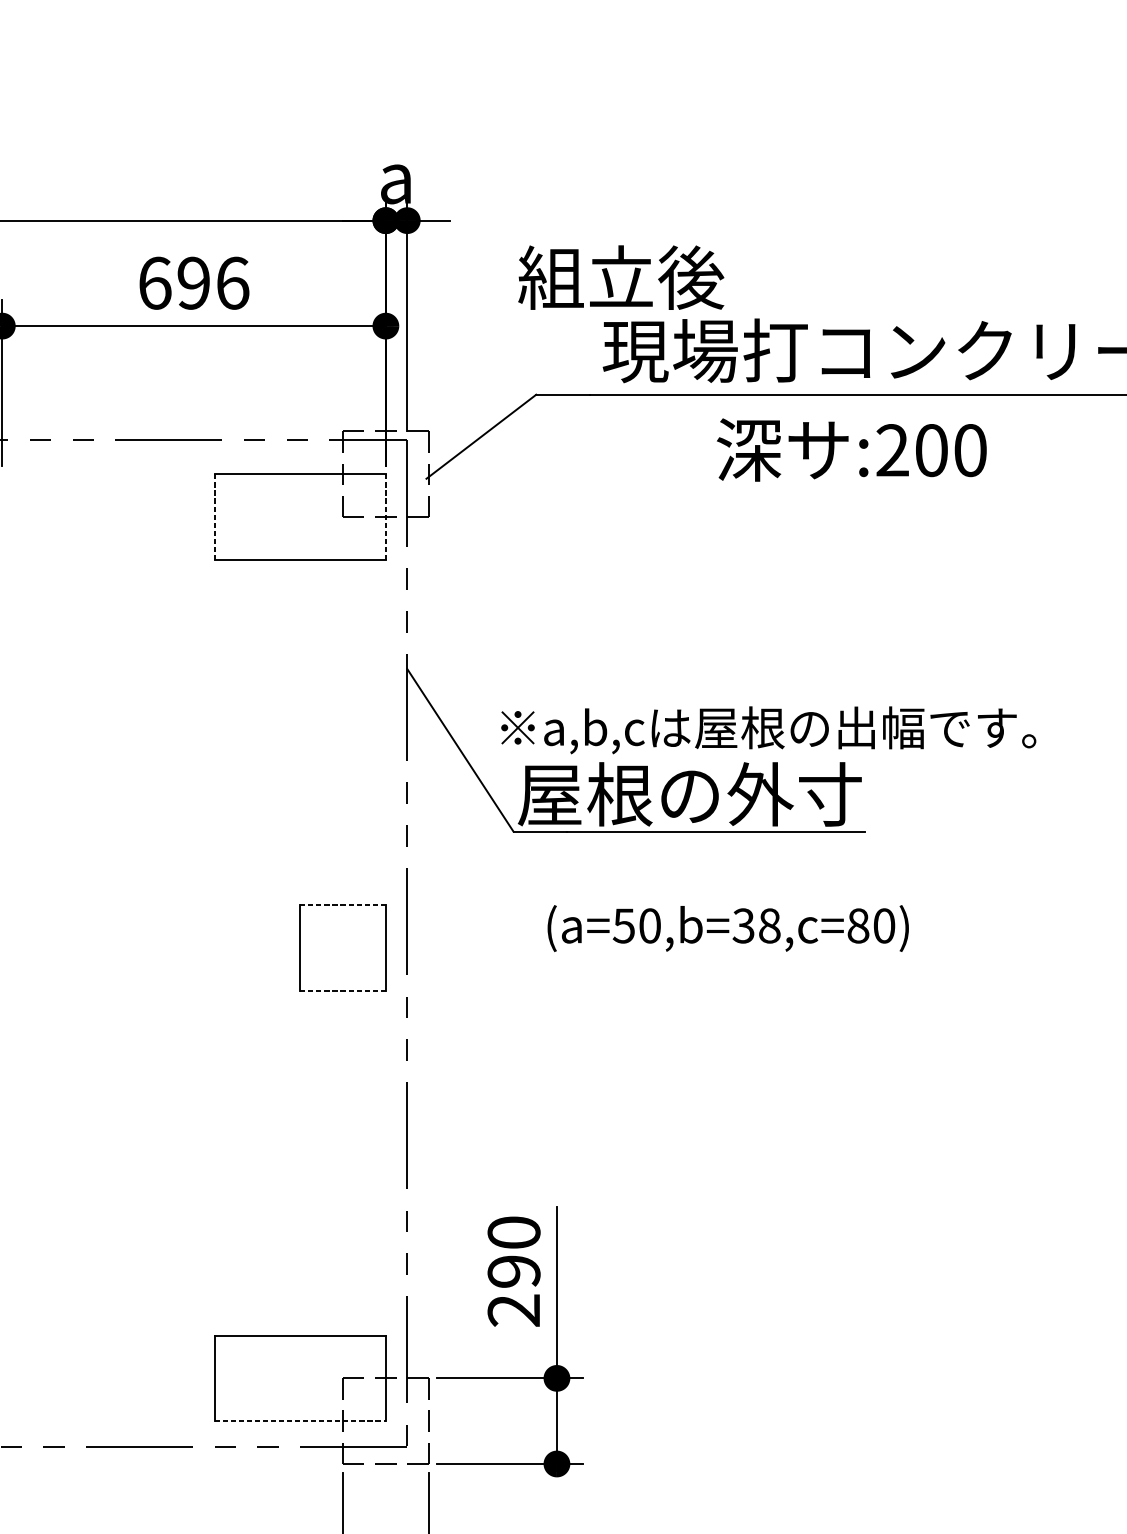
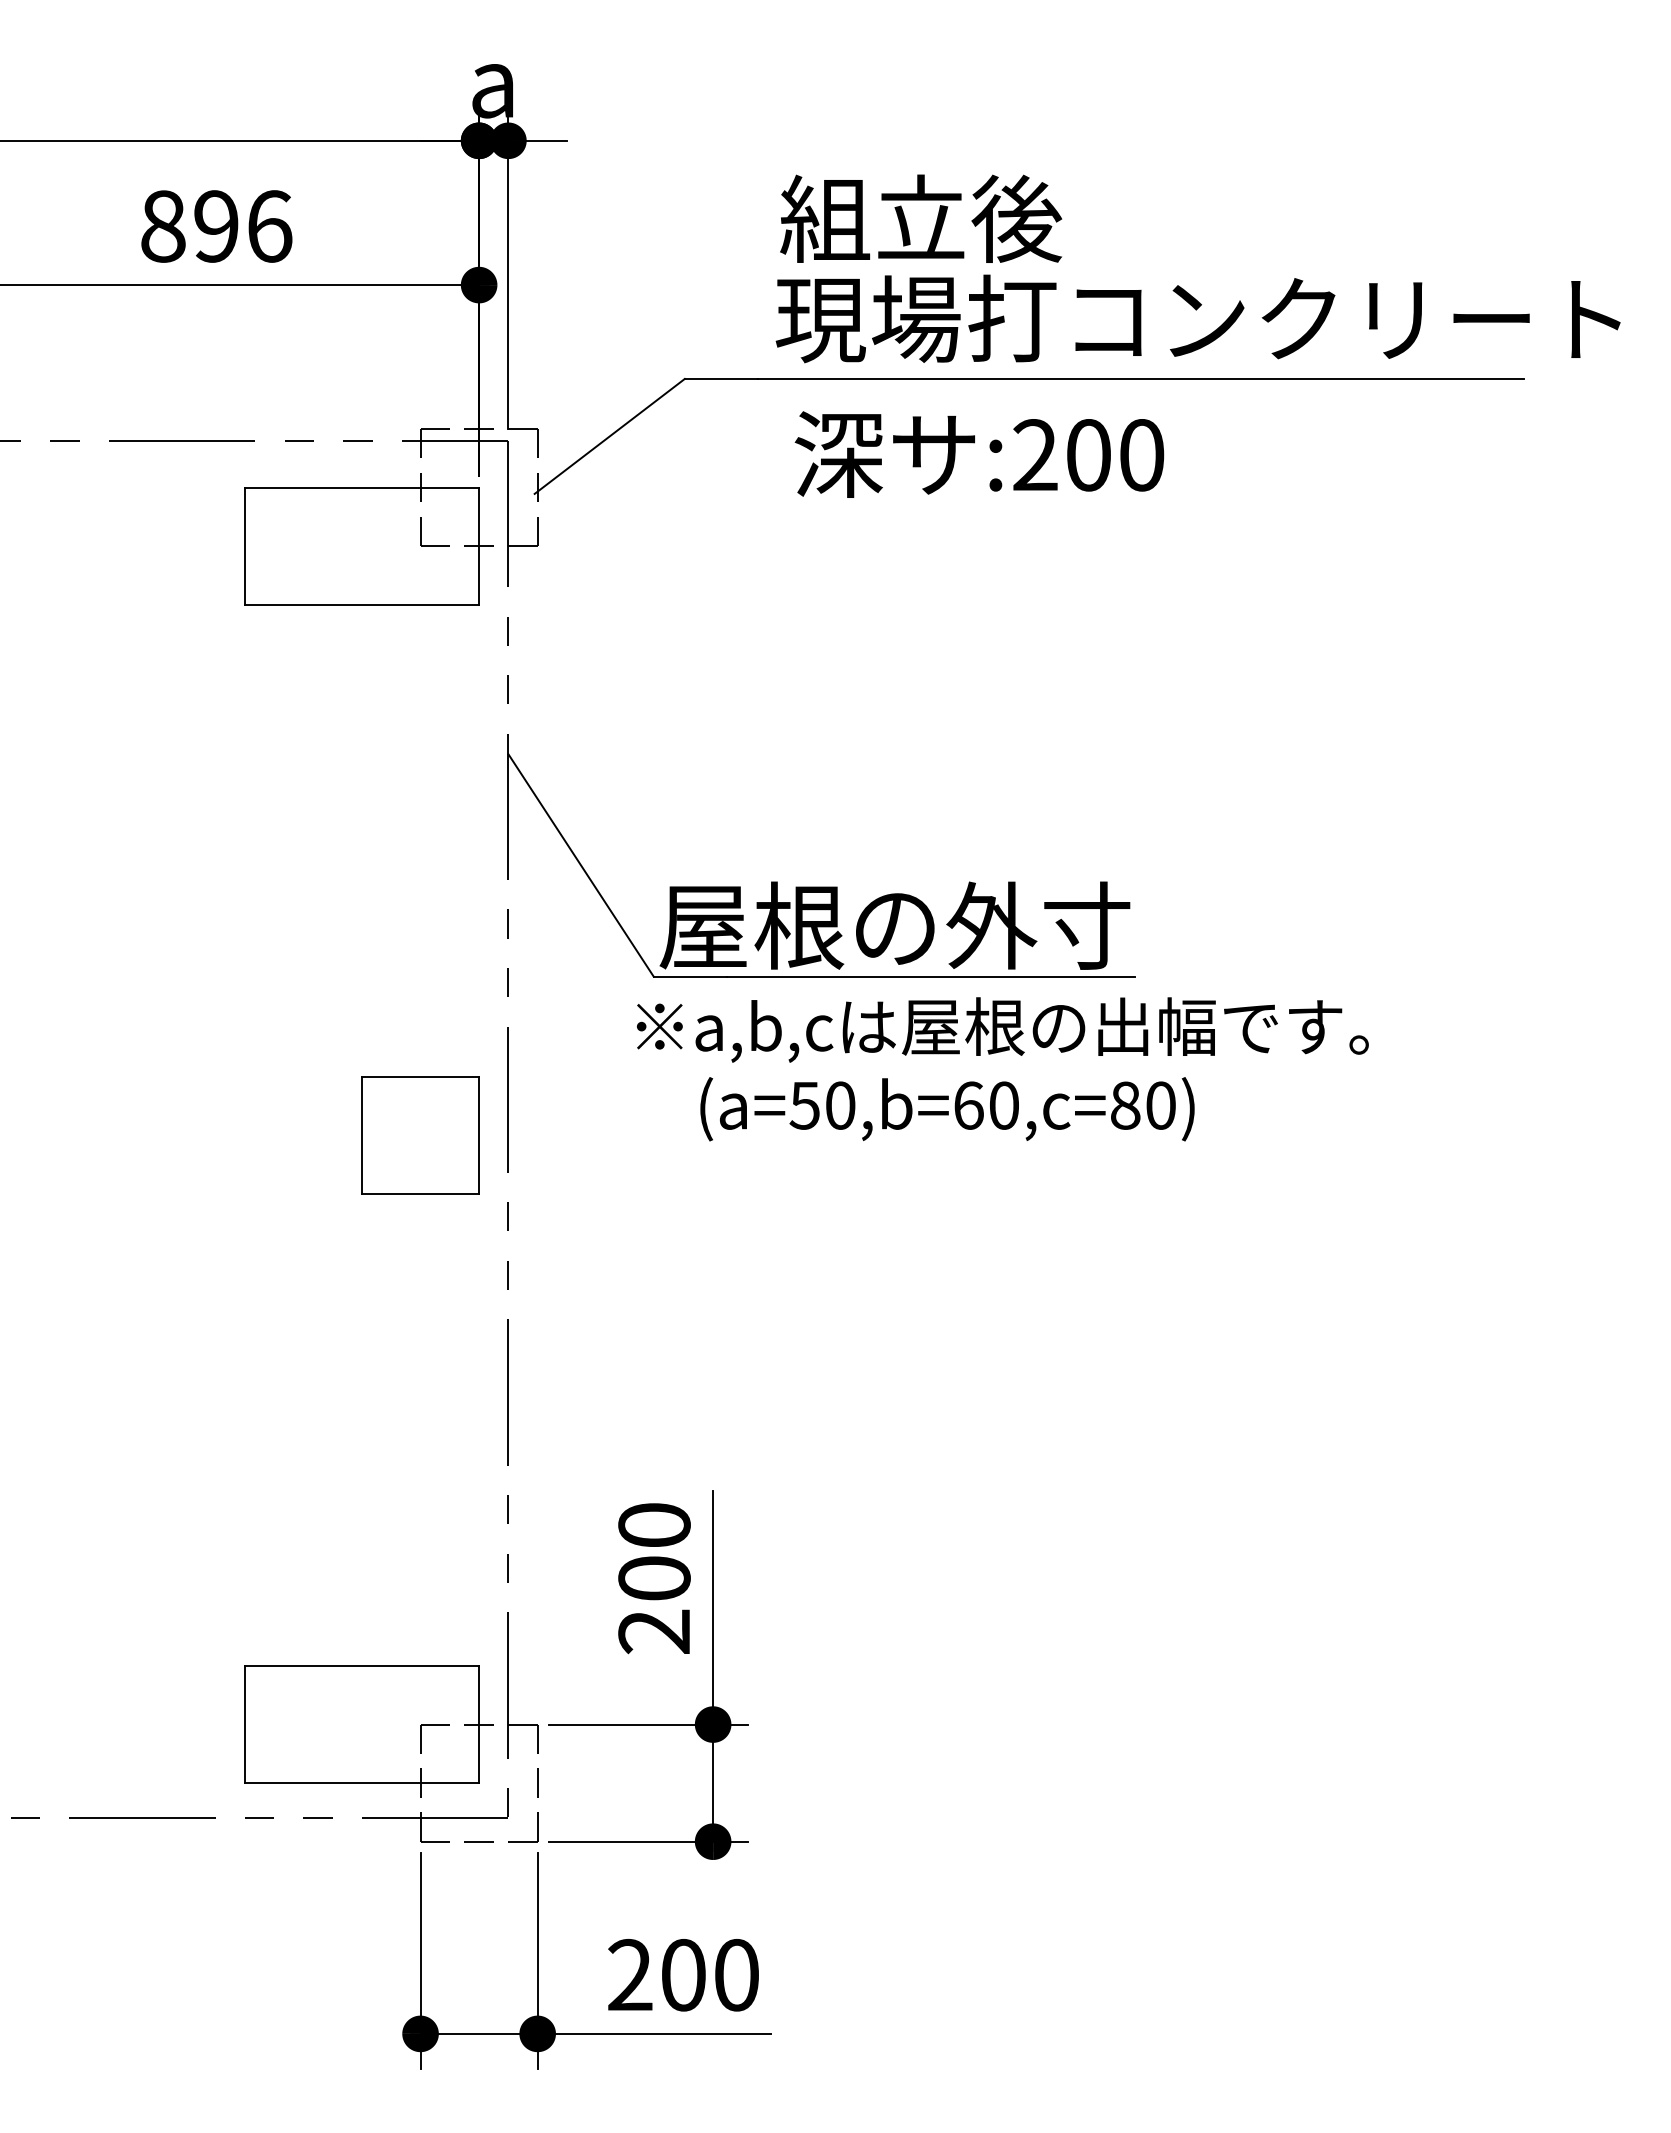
text: (621, 277) -> (921, 218), moved
text: (155, 283) -> (163, 226), 696 -> 896
text: (851, 449) -> (979, 454), moved
line: (214, 517) -> (244, 546), dashed -> solid
line: (386, 517) -> (479, 546), dashed -> solid
text: (768, 729) -> (1002, 1029), moved
line: (343, 904) -> (420, 1076), dashed -> solid
text: (756, 925) -> (986, 1105), (a=50,b=38,c=80) -> (a=50,b=60,c=80)
line: (343, 990) -> (420, 1194), dashed -> solid
text: (514, 1271) -> (654, 1578), 290 -> 200
line: (300, 1421) -> (362, 1783), dashed -> solid

